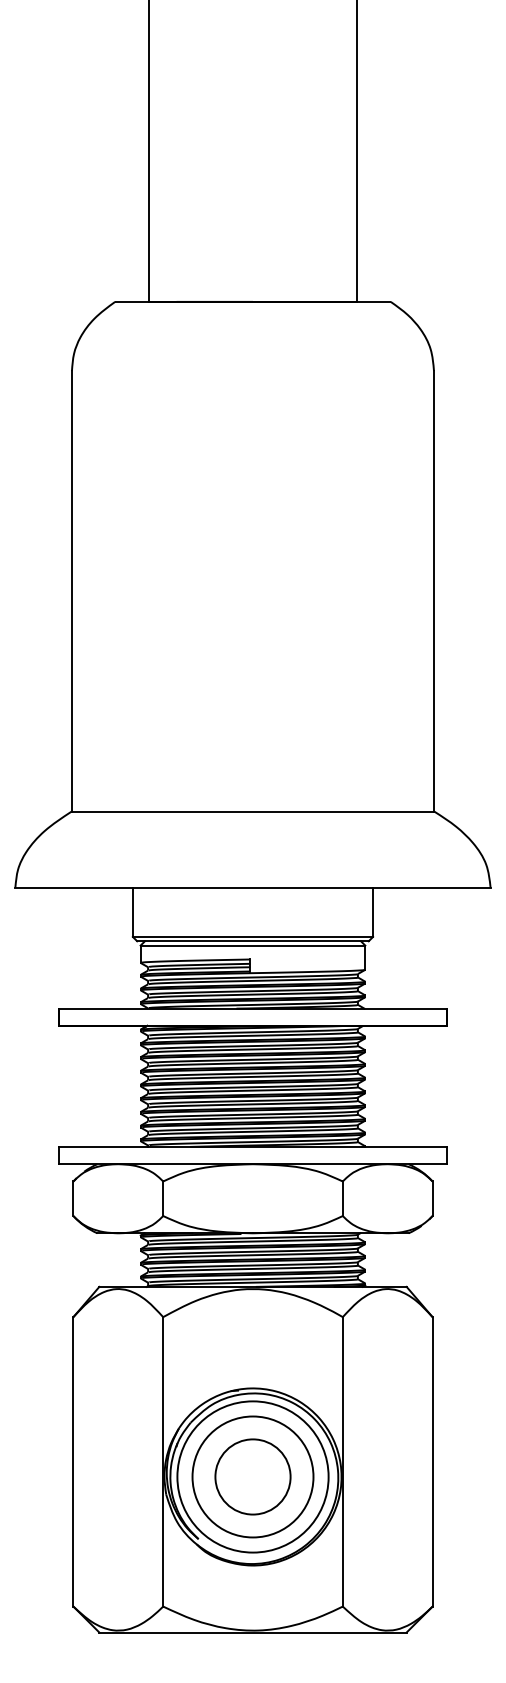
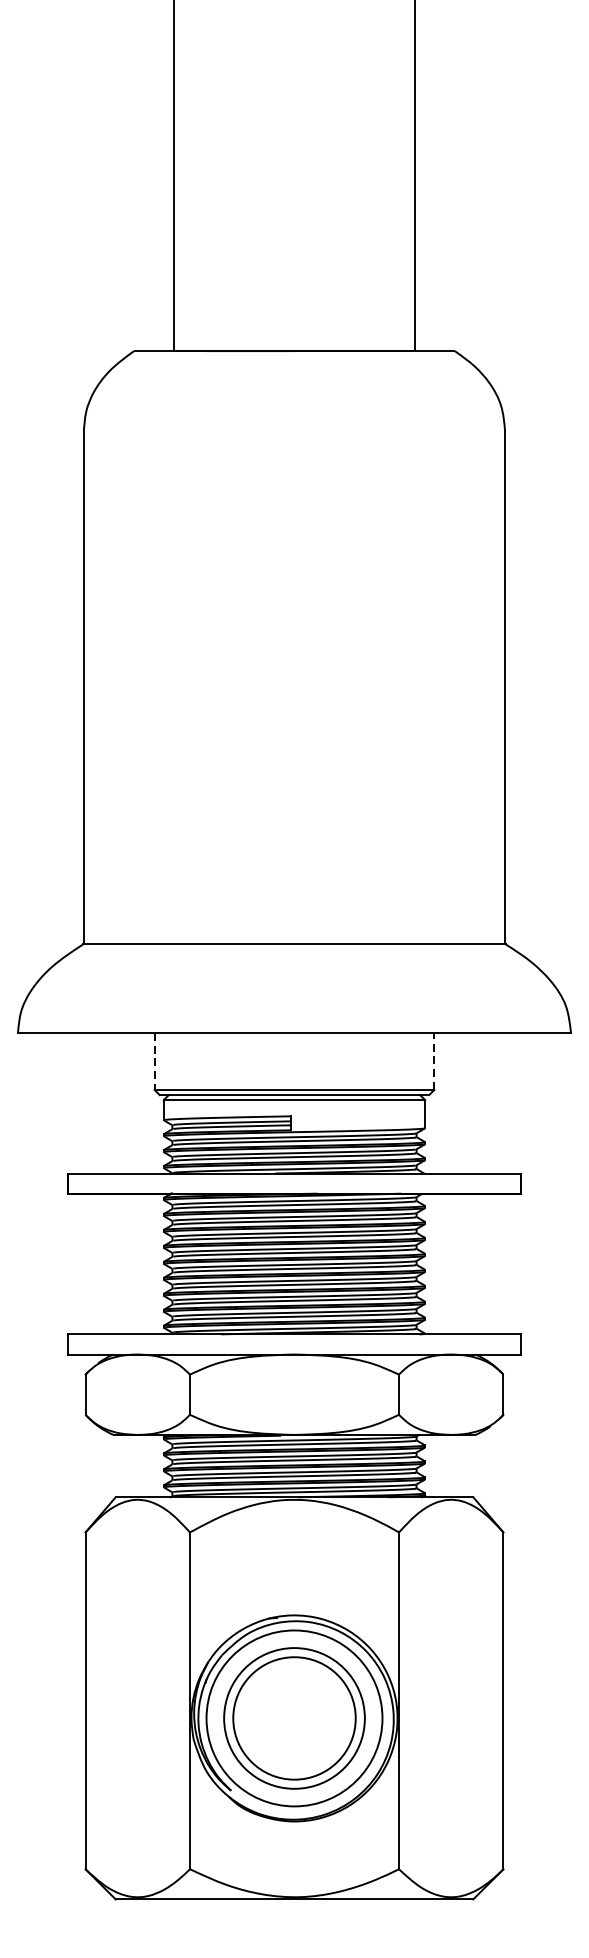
line: (132, 912) -> (154, 1061), solid -> dashed
line: (373, 912) -> (434, 1061), solid -> dashed
circle: (252, 1476) -> (293, 1717), size x1.4

